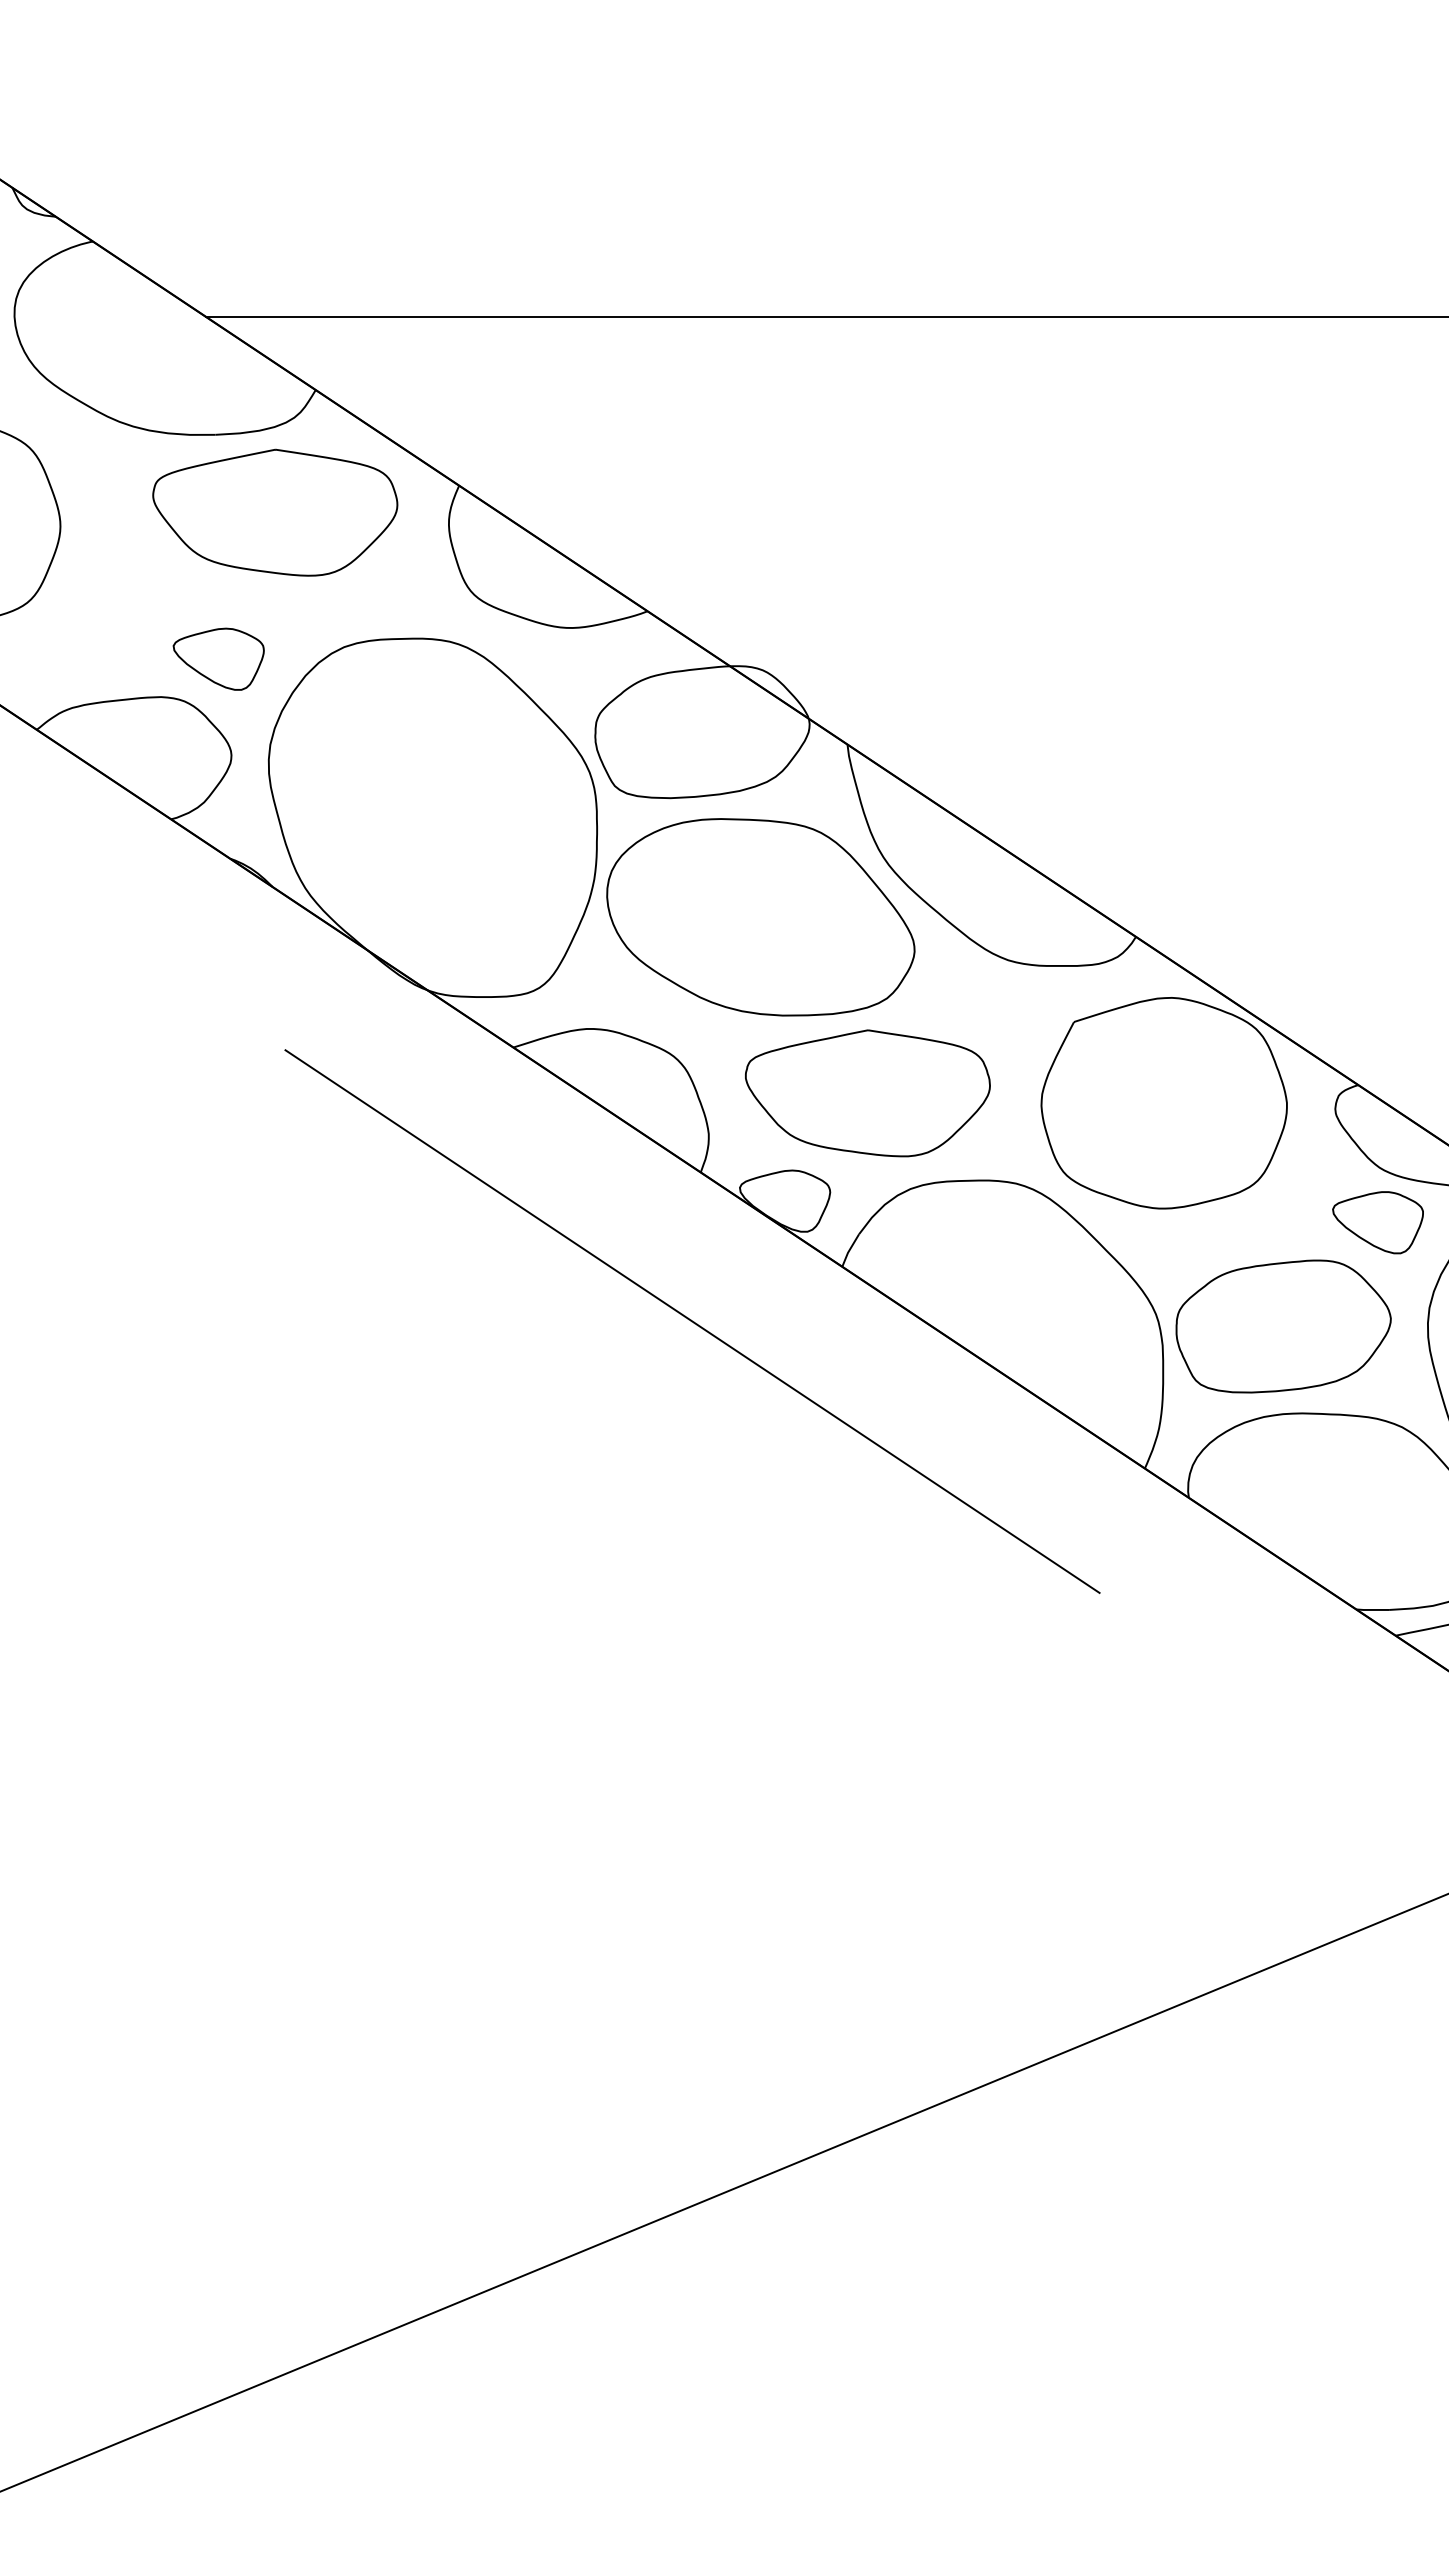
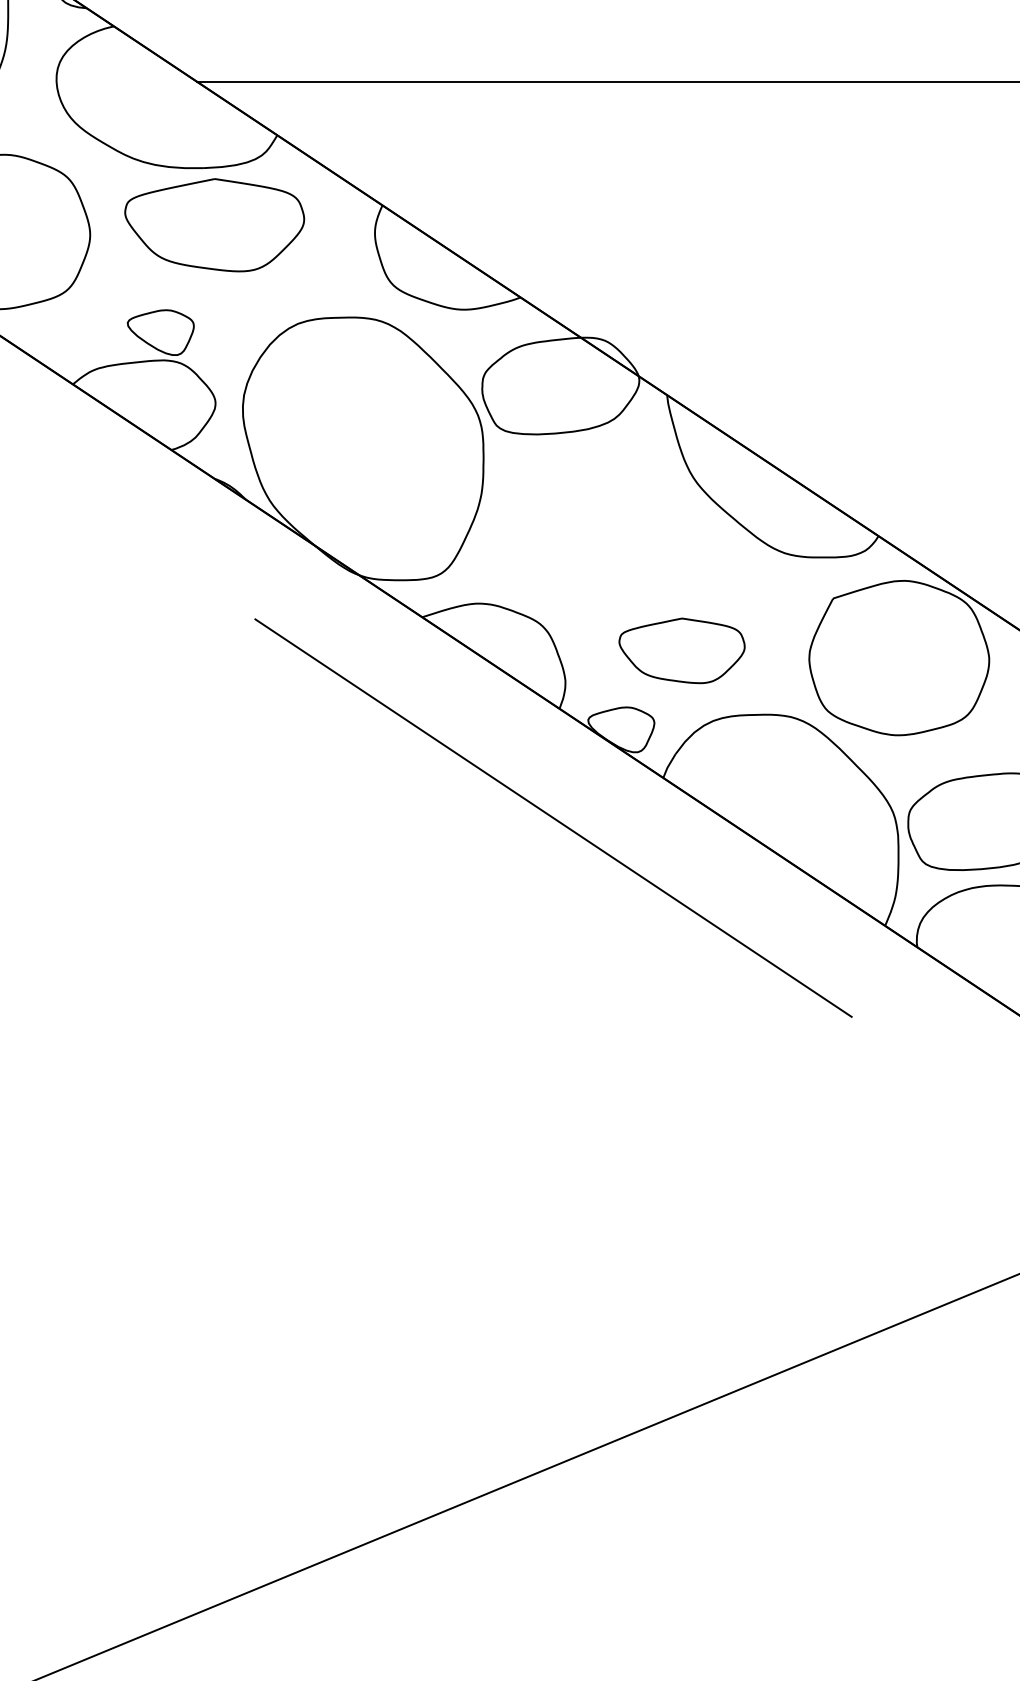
part: (275, 512) -> (214, 225), moved
part: (218, 658) -> (160, 332), moved
part: (760, 917) -> (603, 521), removed
part: (867, 1093) -> (681, 650), size x0.7

